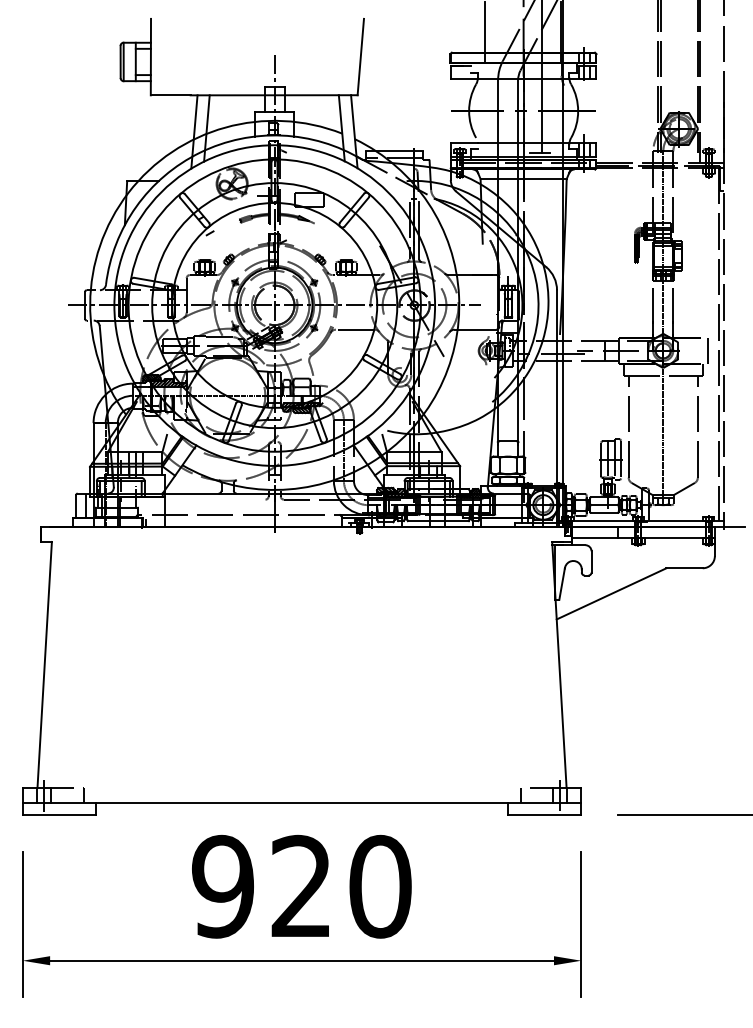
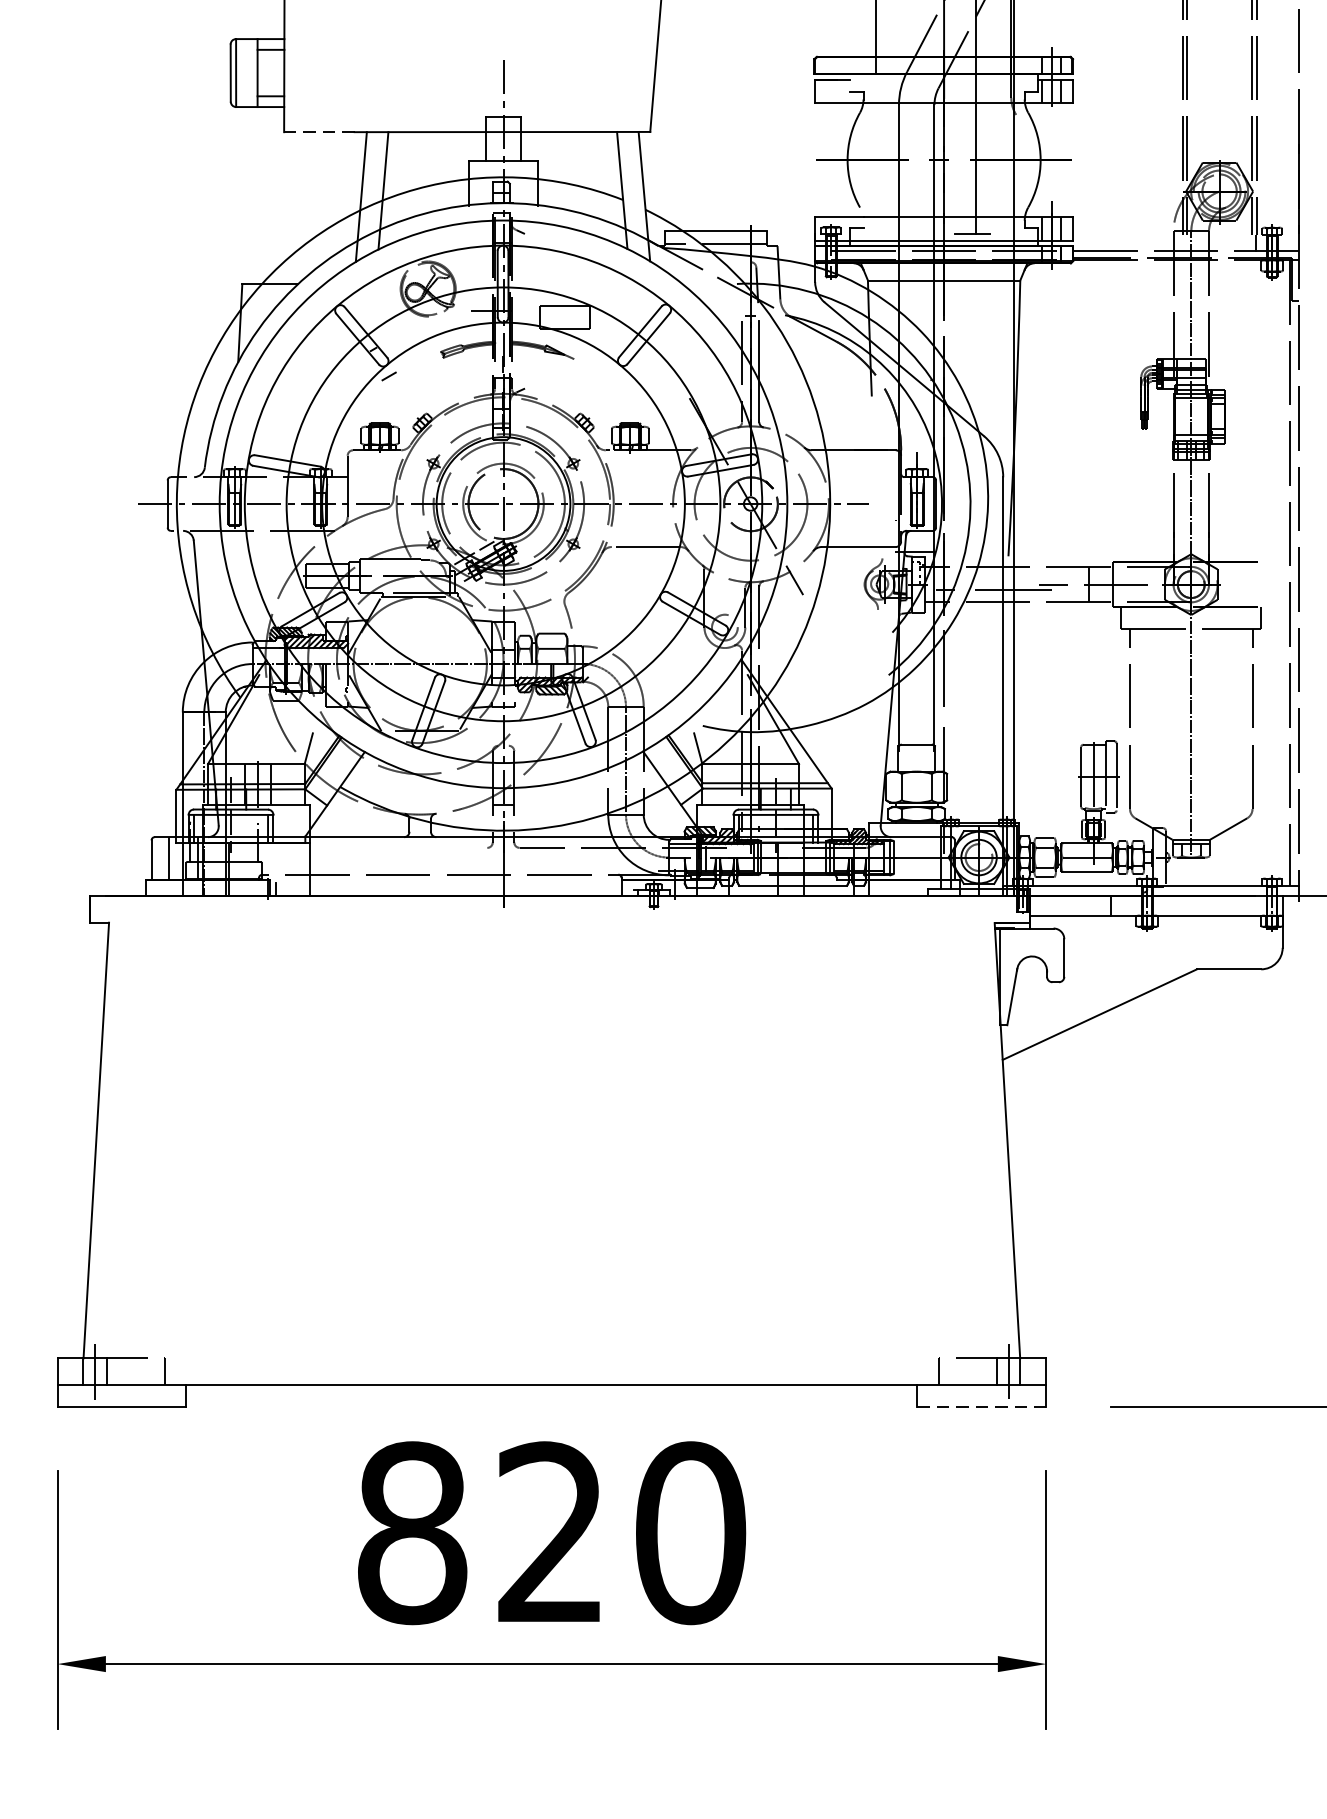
line: (170, 95) -> (319, 132), solid -> dashed
line: (707, 350) -> (1269, 583), removed
line: (545, 815) -> (982, 1406), solid -> dashed
text: (223, 886) -> (412, 1532), 920 -> 820

